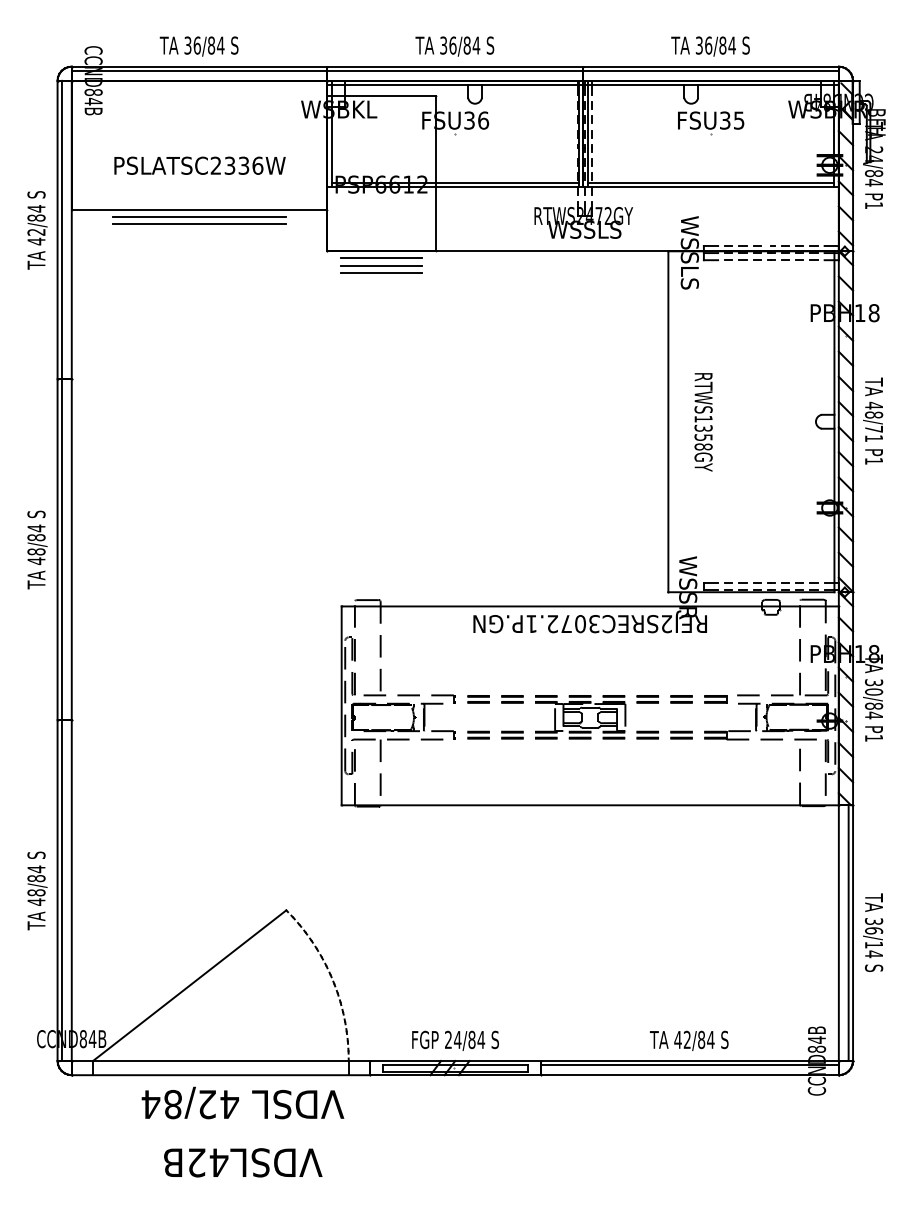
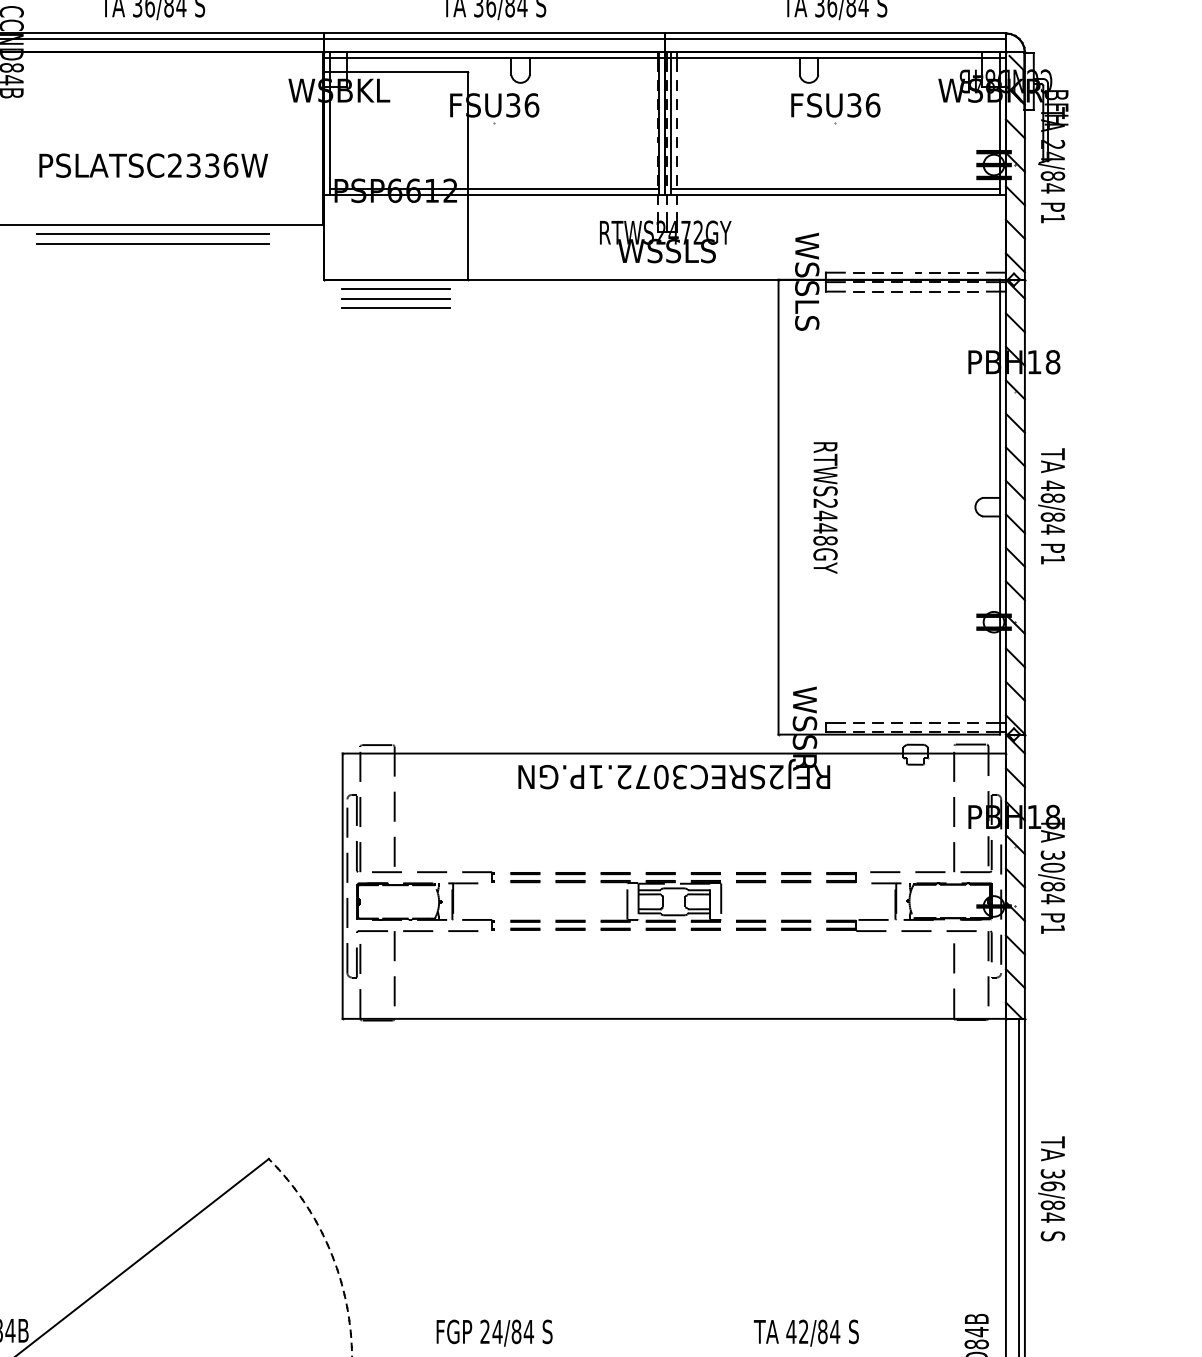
text: (738, 120) -> (872, 105), FSU35 -> FSU36
text: (703, 428) -> (825, 516), RTWS1358GY -> RTWS2448GY
text: (874, 433) -> (1053, 522), 48/71 -> 48/84
text: (874, 944) -> (1053, 1204), 36/14 -> 36/84

